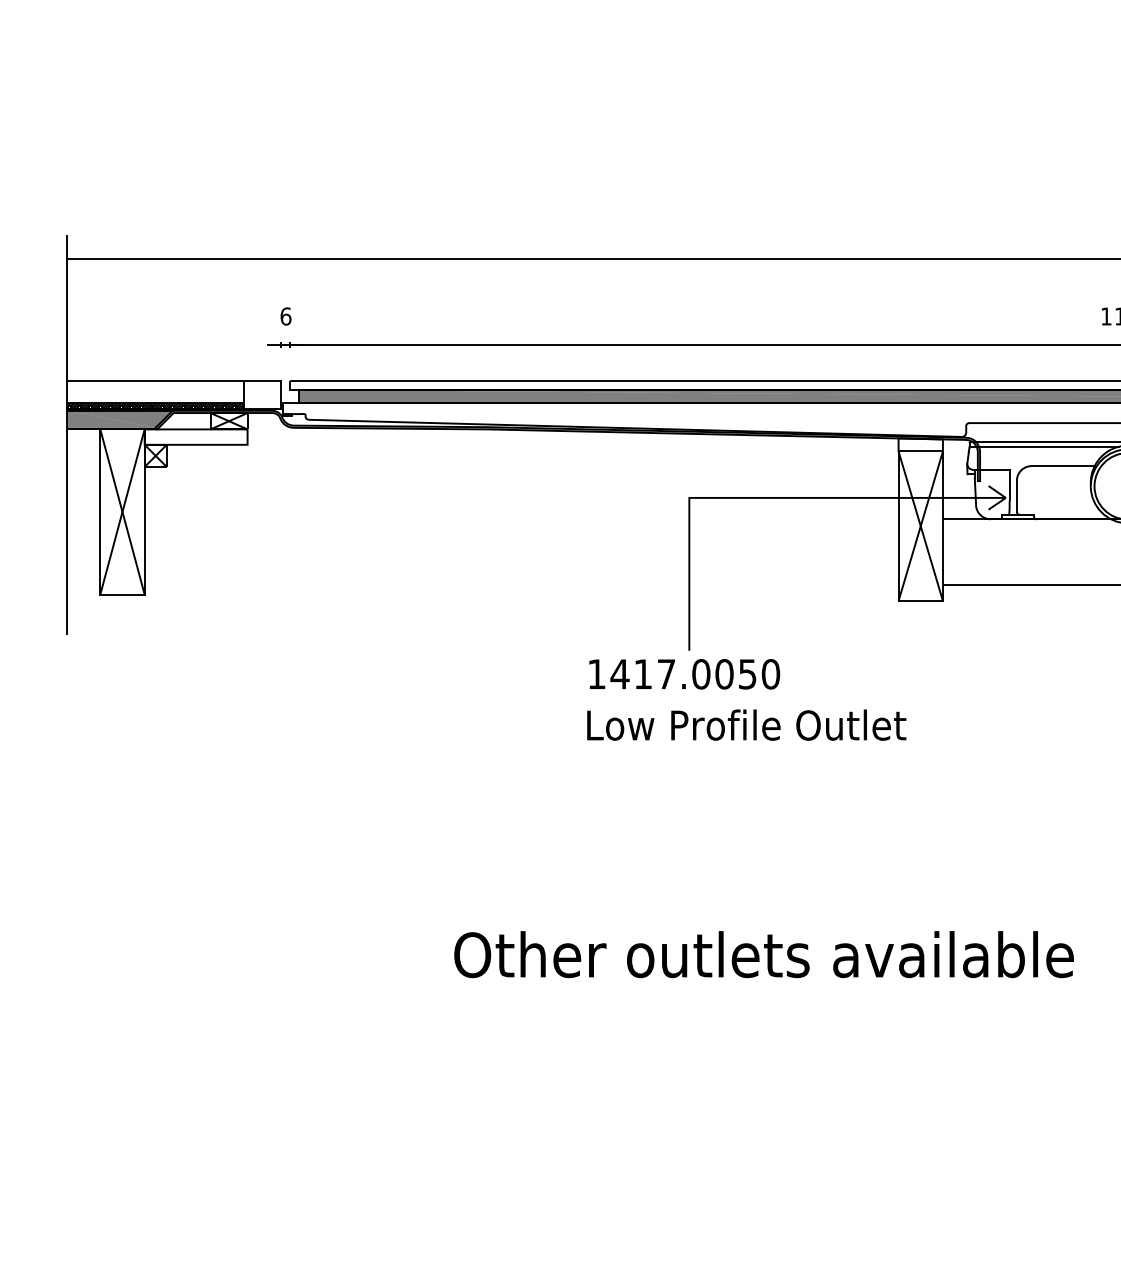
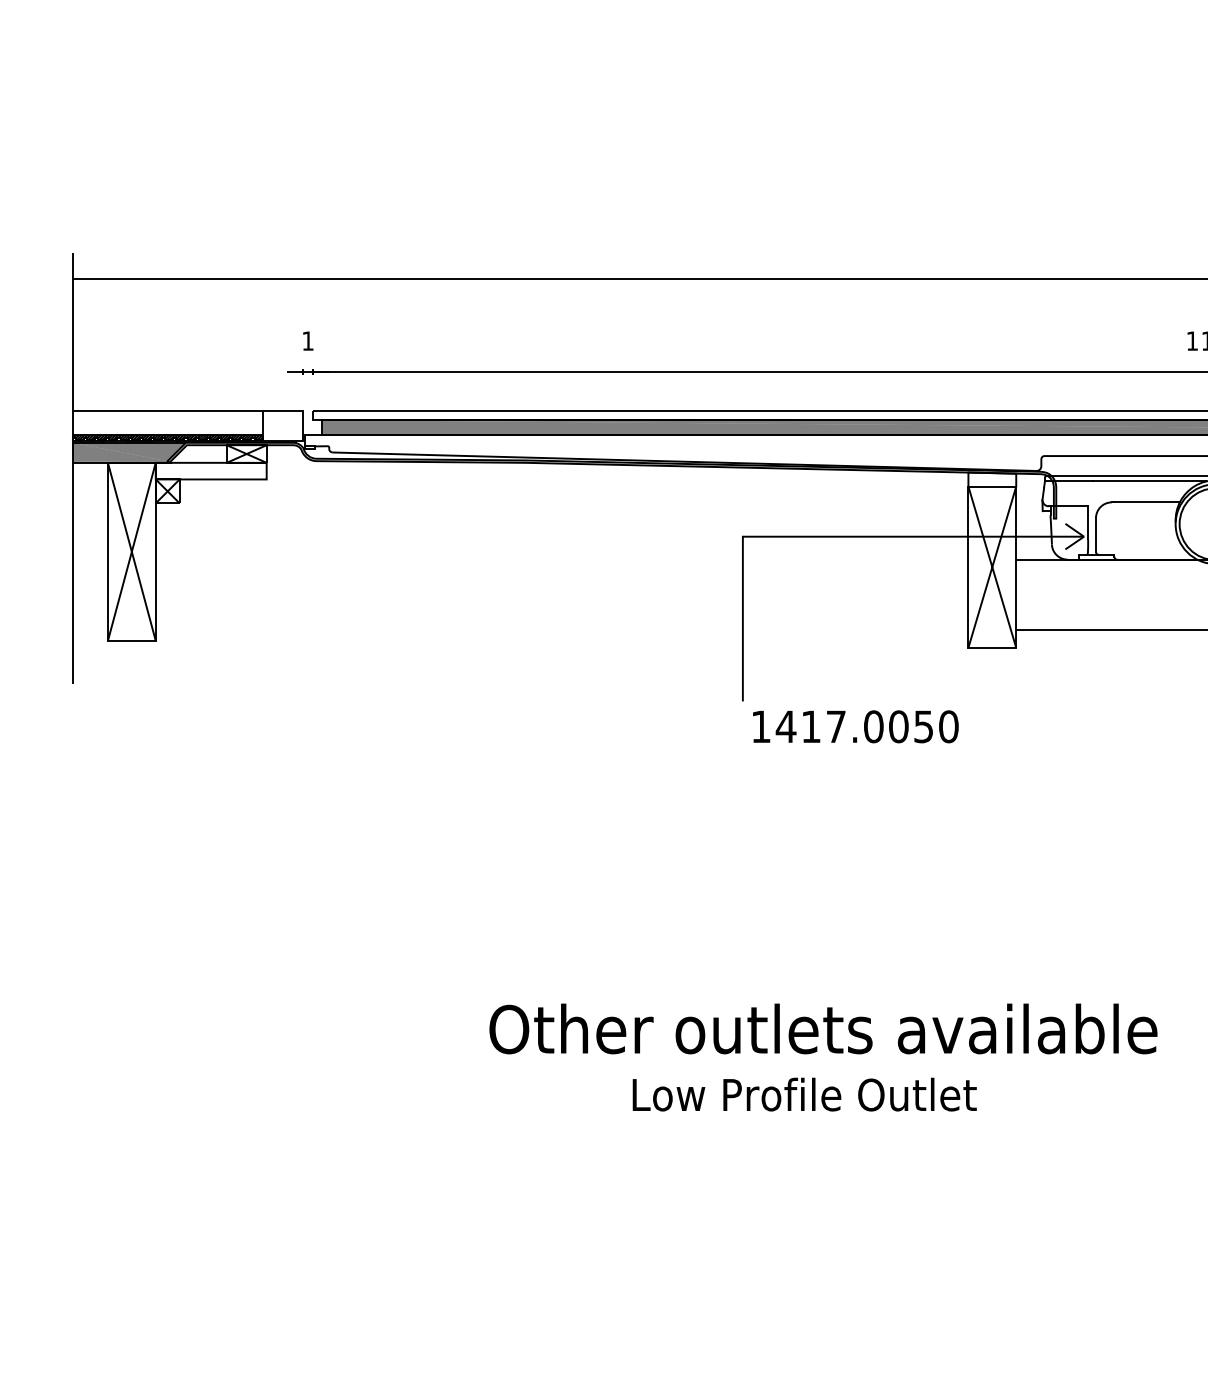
text: (286, 315) -> (308, 340), 6 -> 1
text: (684, 674) -> (855, 726), moved
text: (746, 725) -> (804, 1094), moved

